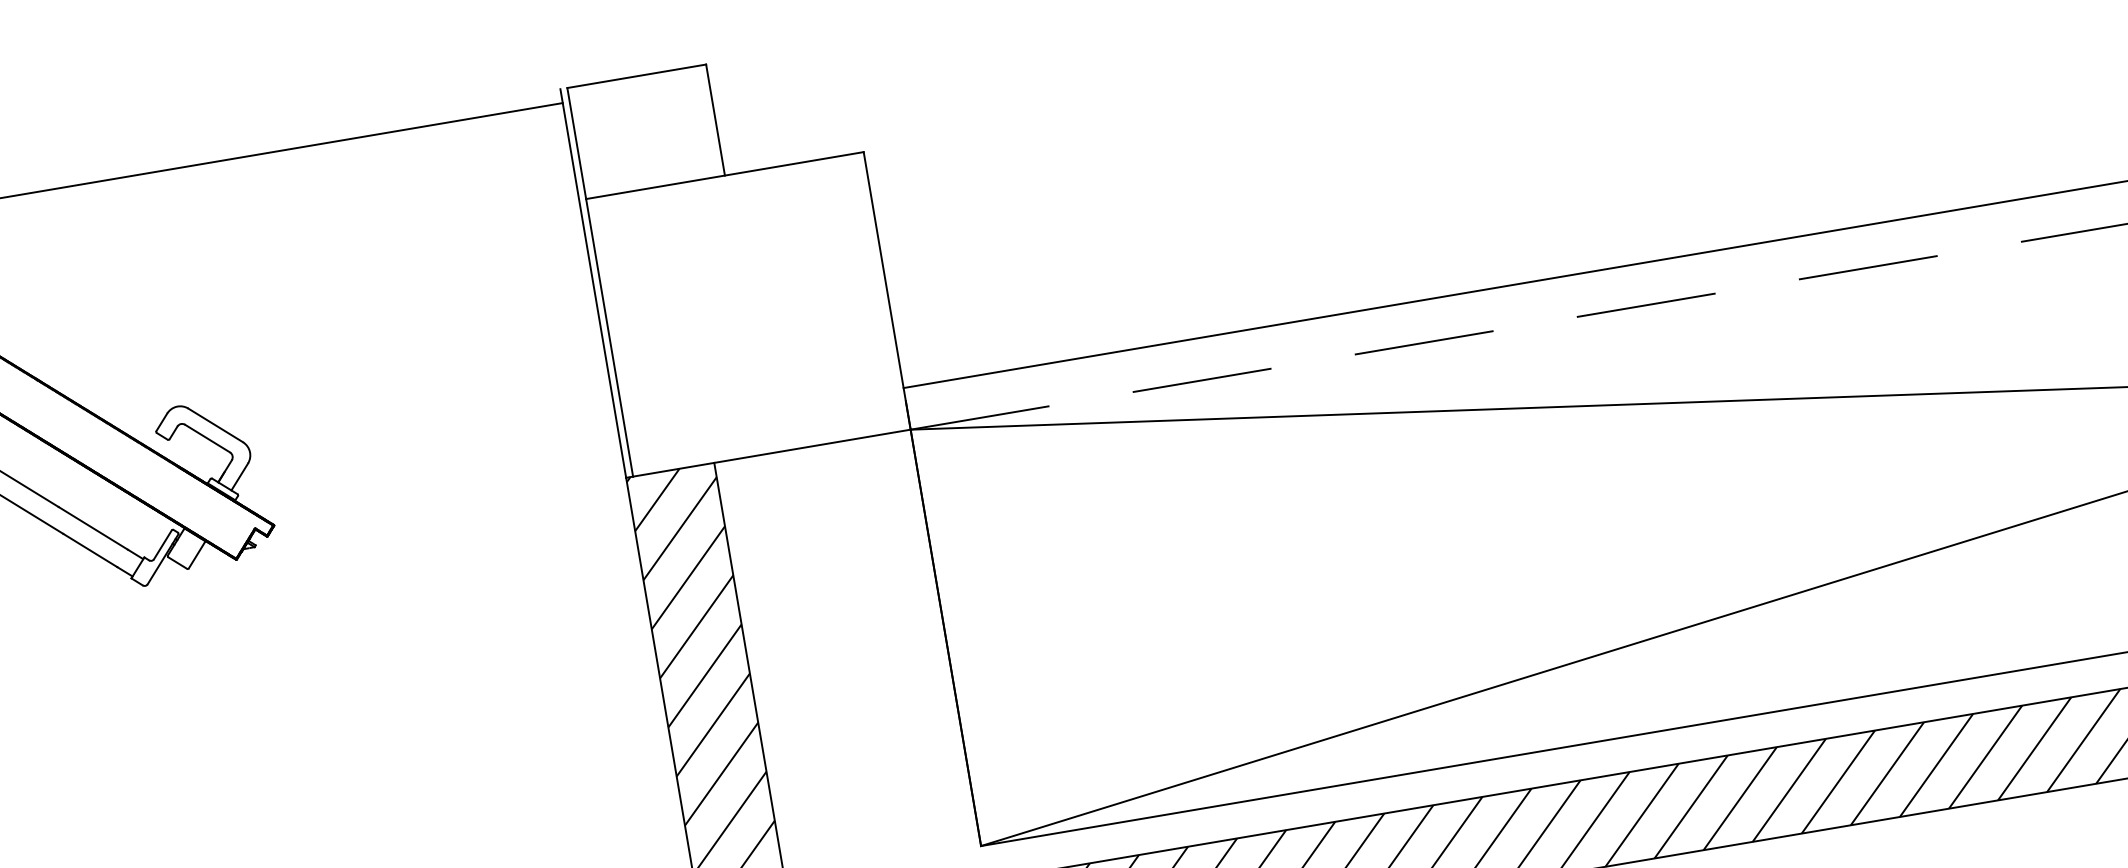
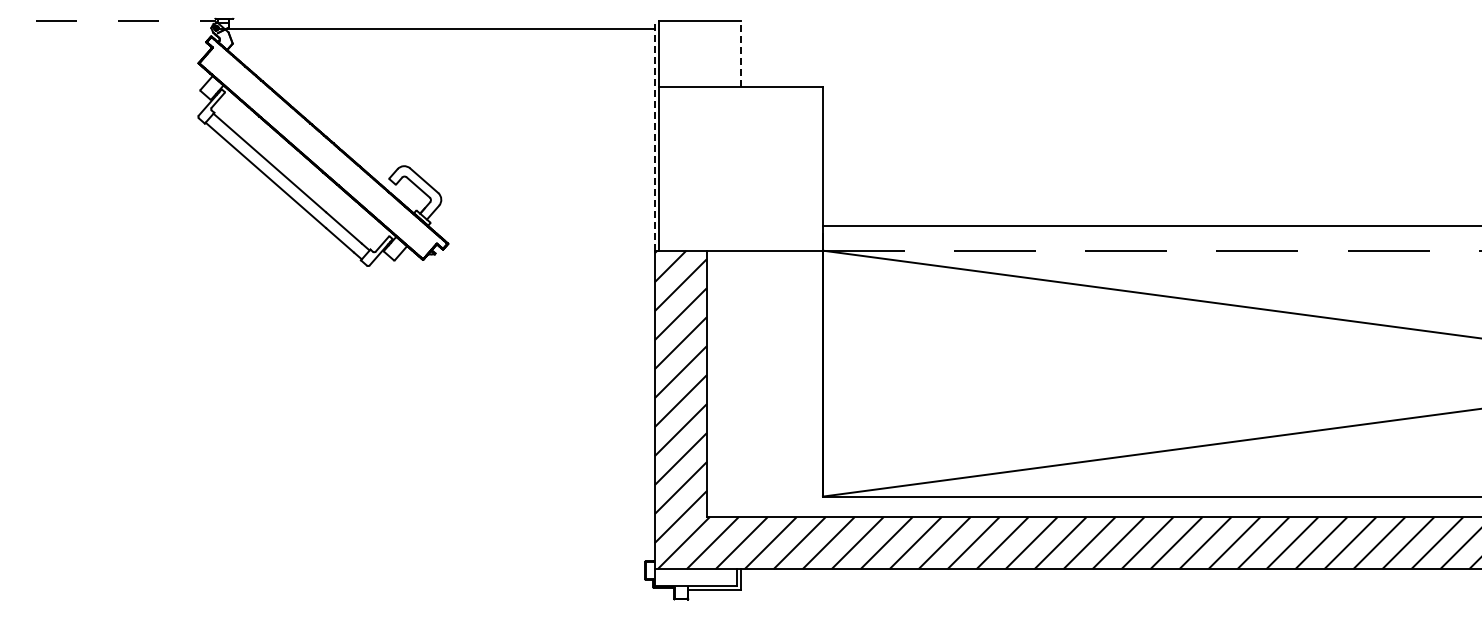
line: (714, 119) -> (740, 53), solid -> dashed
line: (592, 282) -> (654, 135), solid -> dashed

